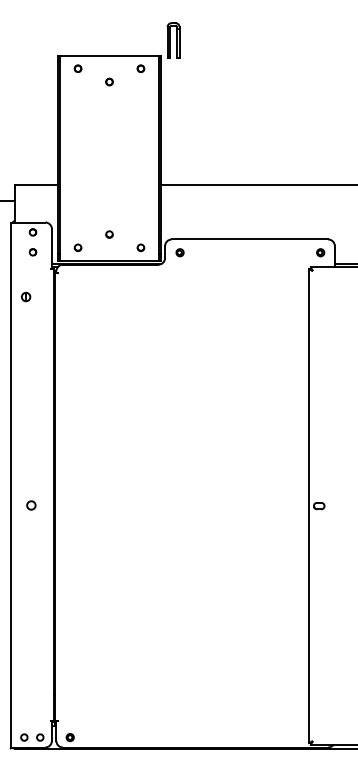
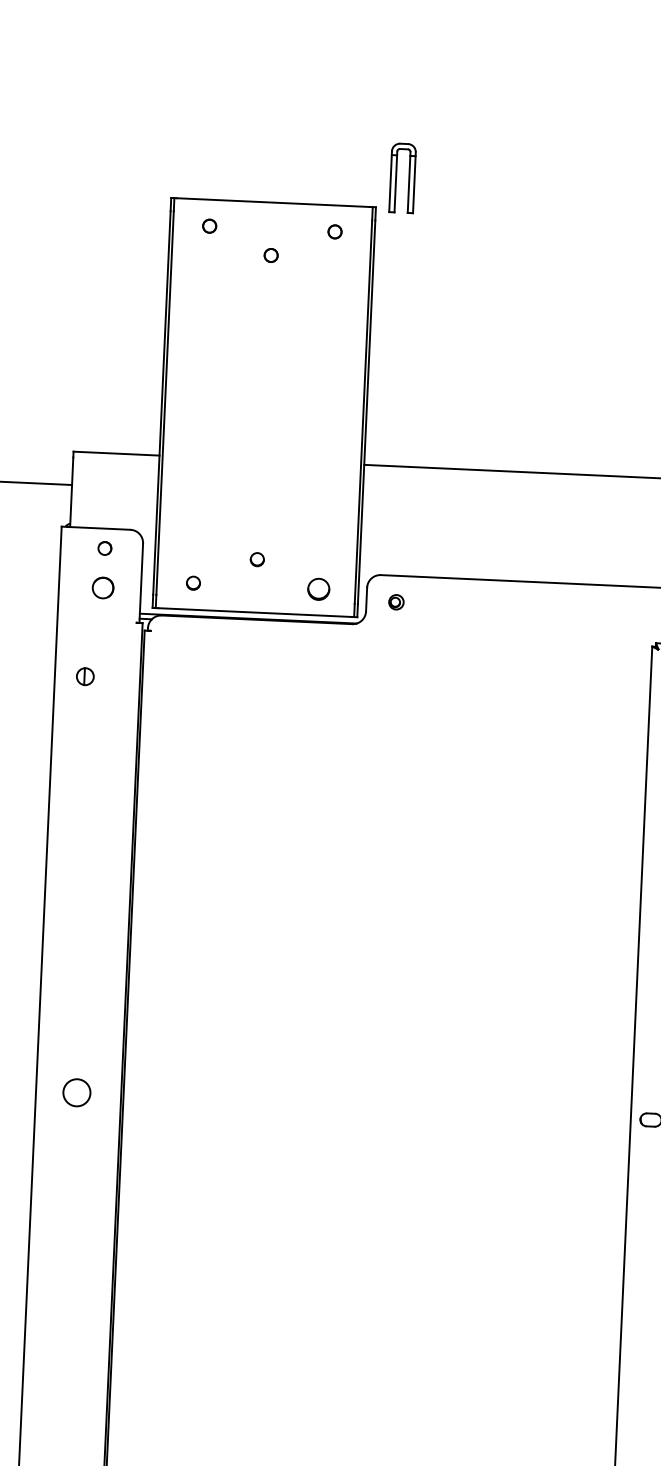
part: (140, 247) -> (317, 588), size x1.6
part: (32, 252) -> (102, 588), size x1.6
circle: (31, 505) -> (77, 1092), size x1.6

